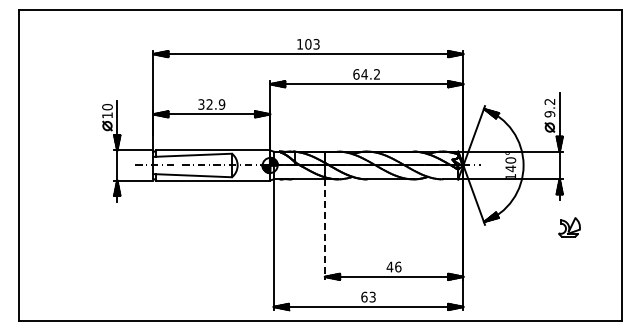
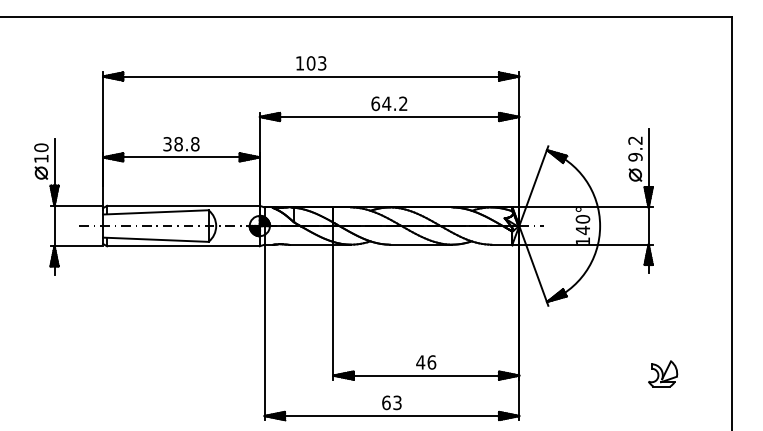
text: (215, 104) -> (186, 144), 32.9 -> 38.8
part: (569, 227) -> (663, 373), moved
line: (324, 230) -> (332, 313), dashed -> solid

